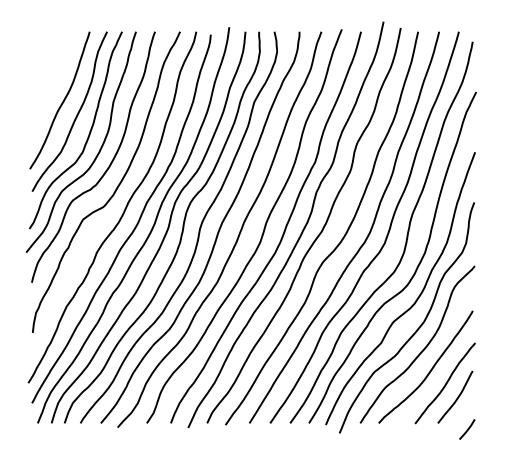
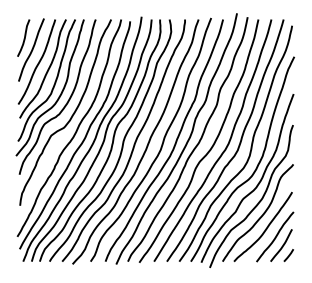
part: (49, 80) -> (30, 49), added
line: (466, 429) -> (288, 255), moved

